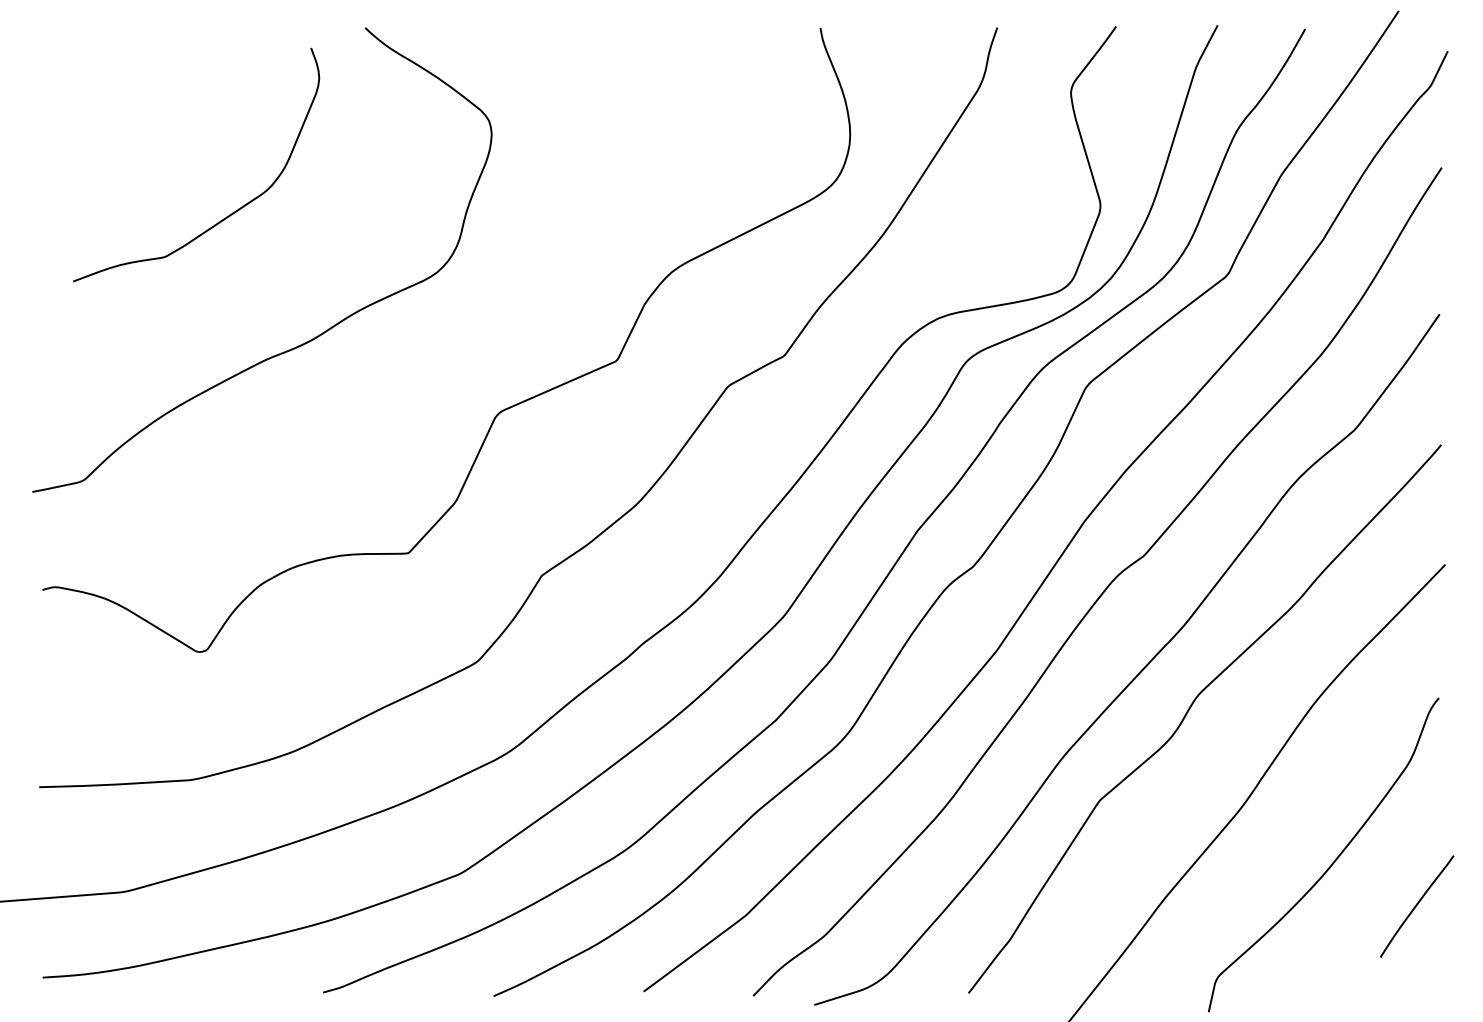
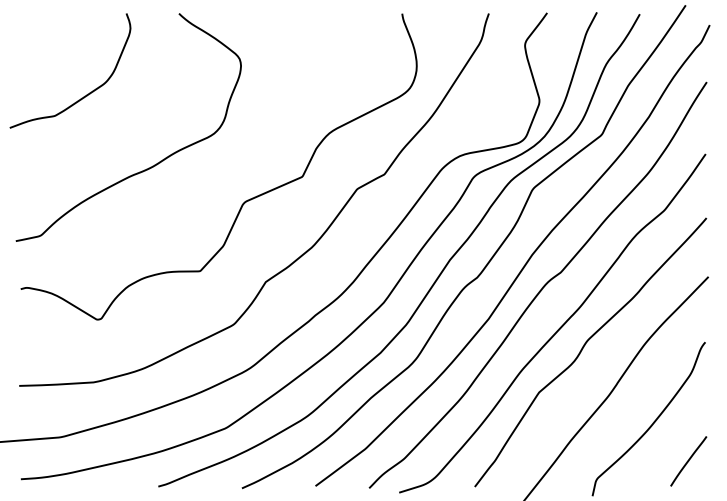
curve: (229, 213) -> (86, 94), moved
line: (1416, 906) -> (688, 461), moved

